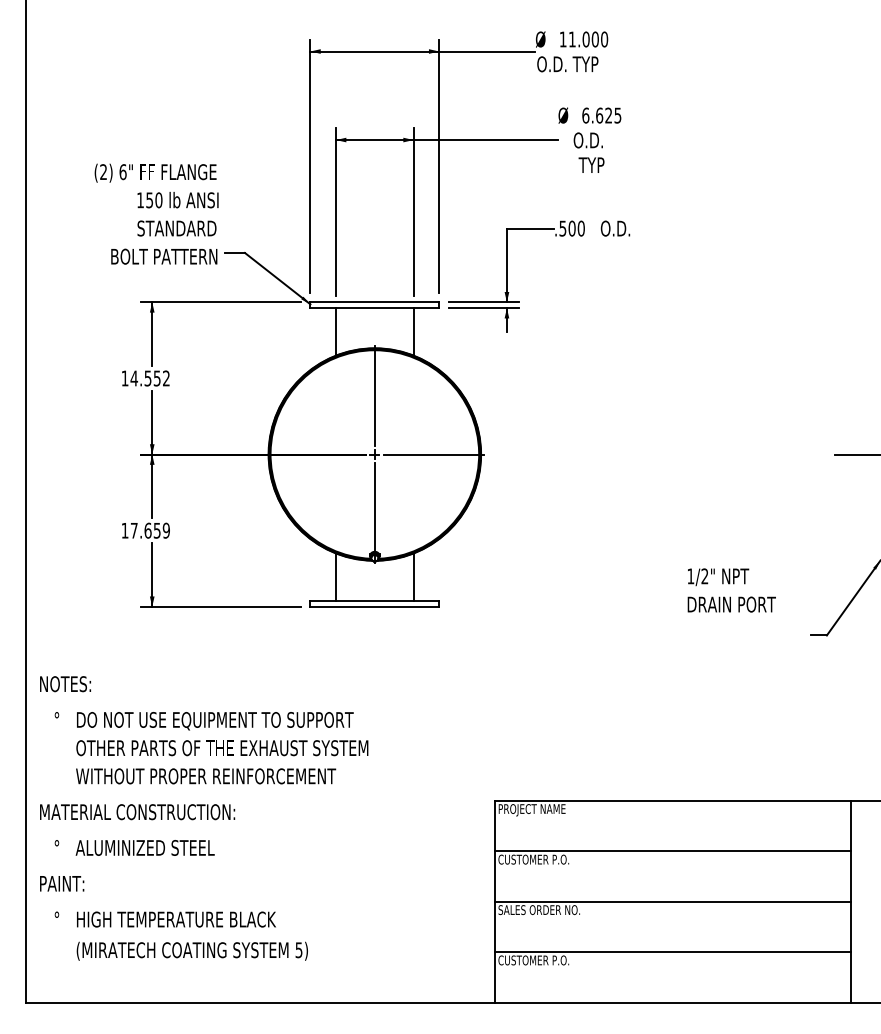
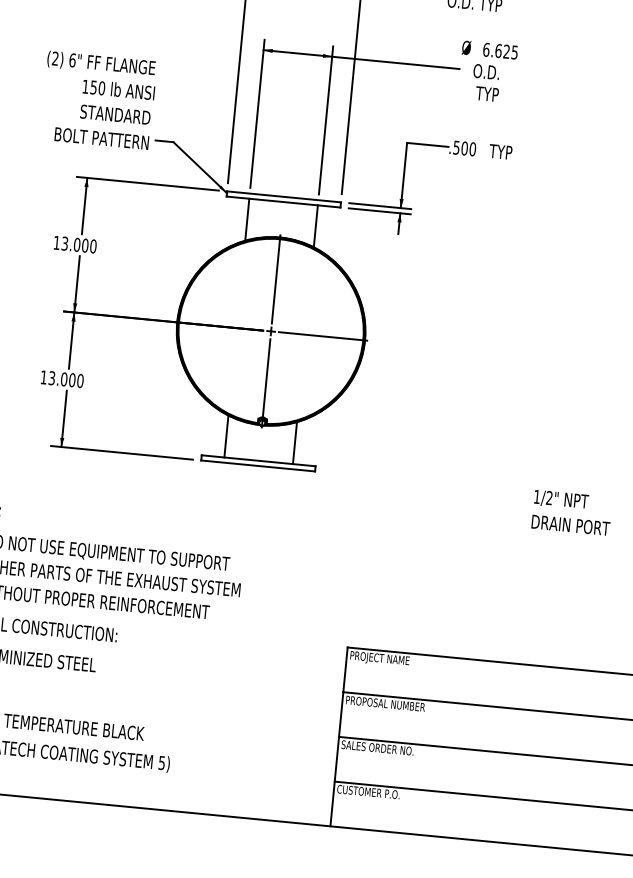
text: (615, 228) -> (503, 152), O.D. -> TYP
text: (150, 378) -> (79, 245), 14.552 -> 13.000
text: (149, 530) -> (65, 379), 17.659 -> 13.000
text: (731, 590) -> (571, 512), moved
text: (542, 859) -> (384, 703), CUSTOMER P.O. -> PROPOSAL NUMBER

